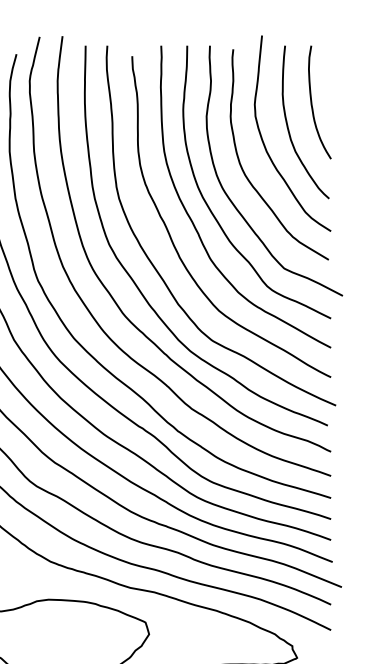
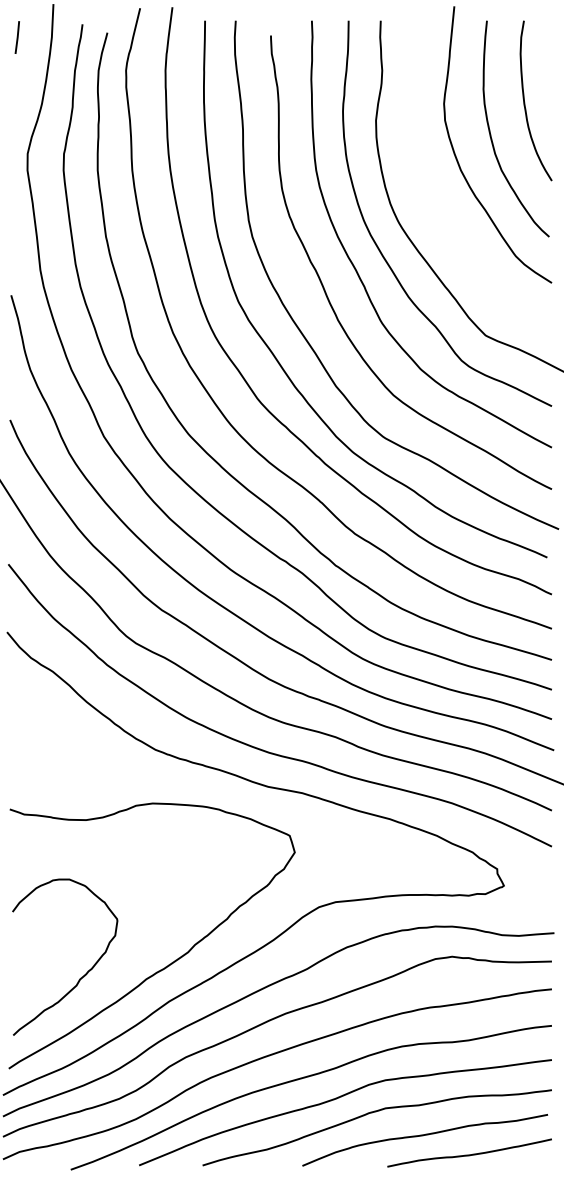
curve: (243, 168) -> (427, 194), removed

